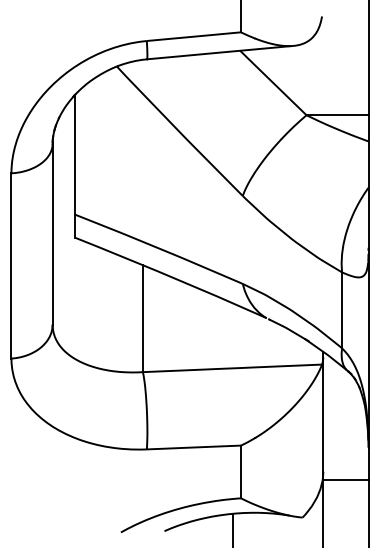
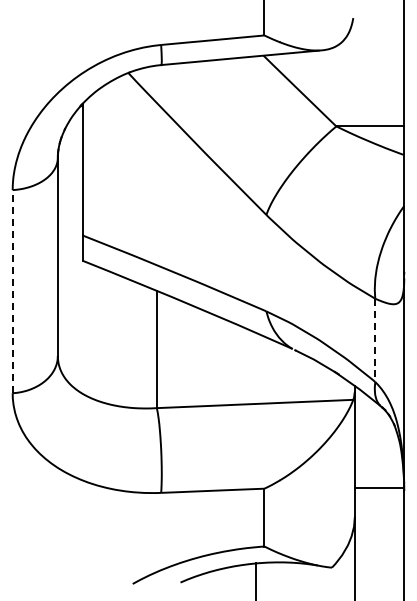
line: (11, 265) -> (12, 291), solid -> dashed
line: (342, 310) -> (375, 340), solid -> dashed
line: (345, 479) -> (379, 487), moved

